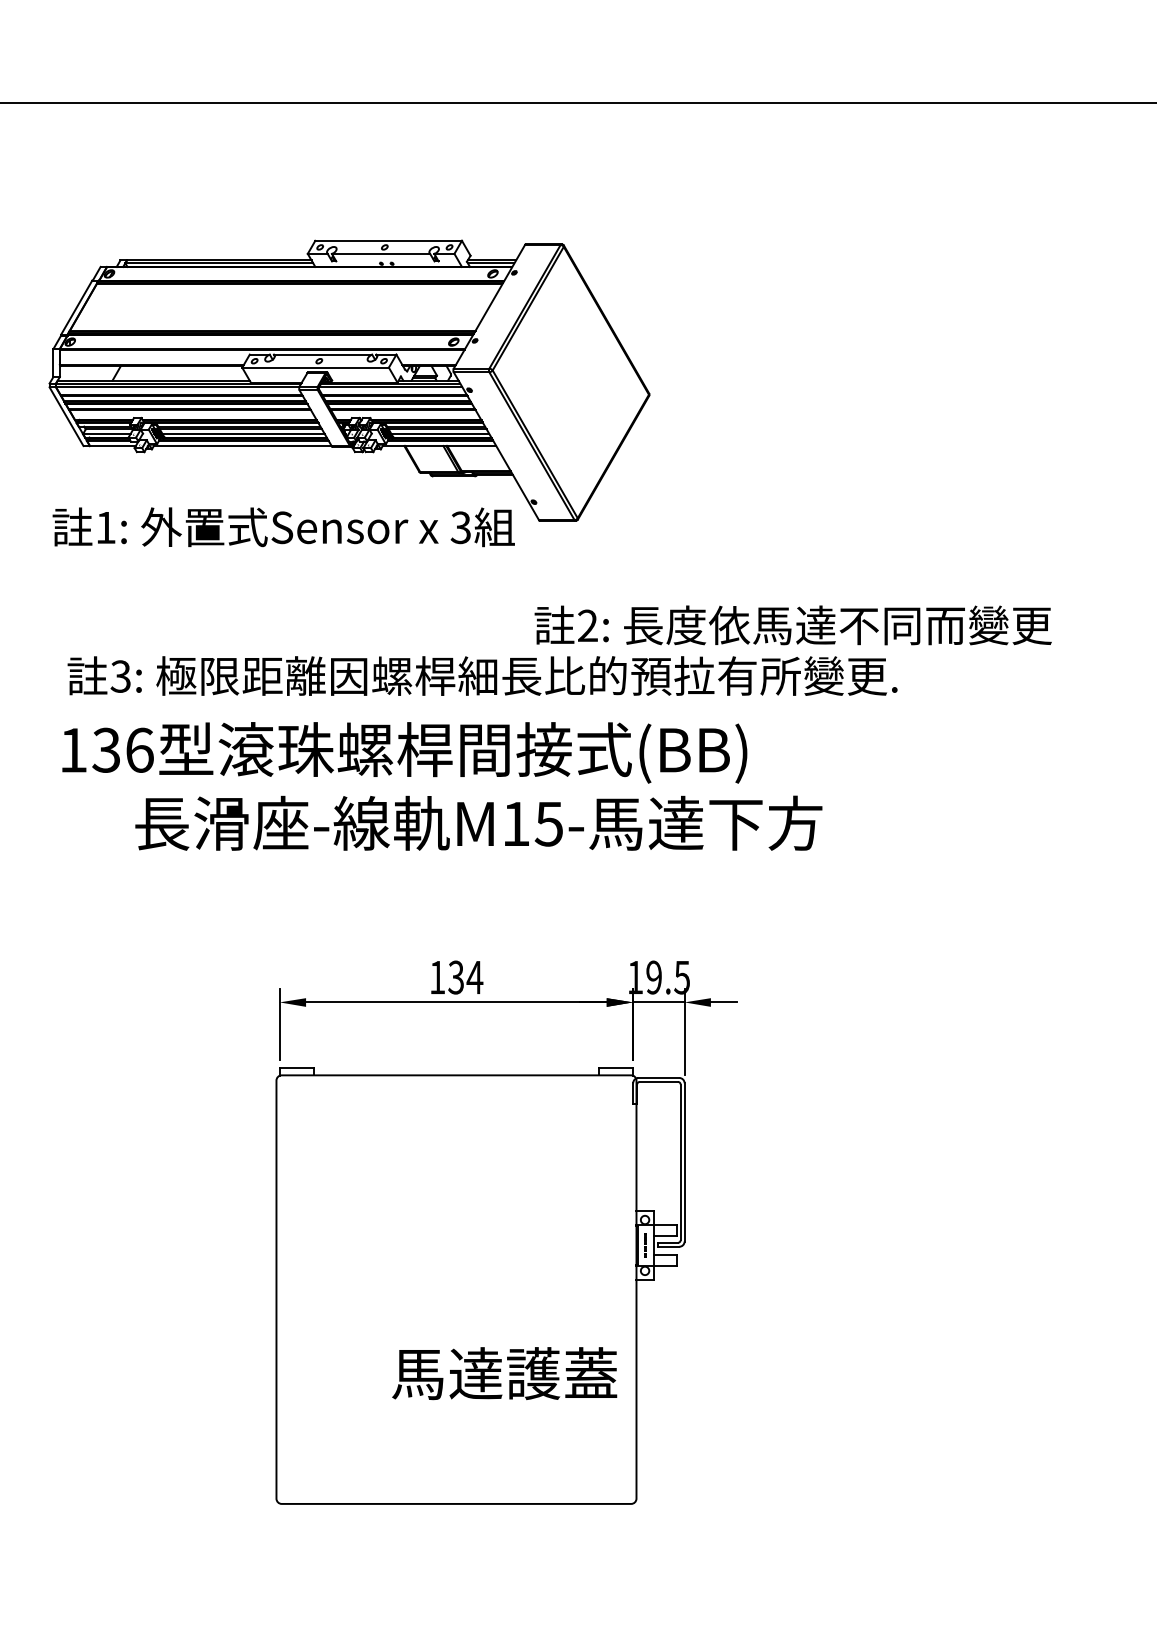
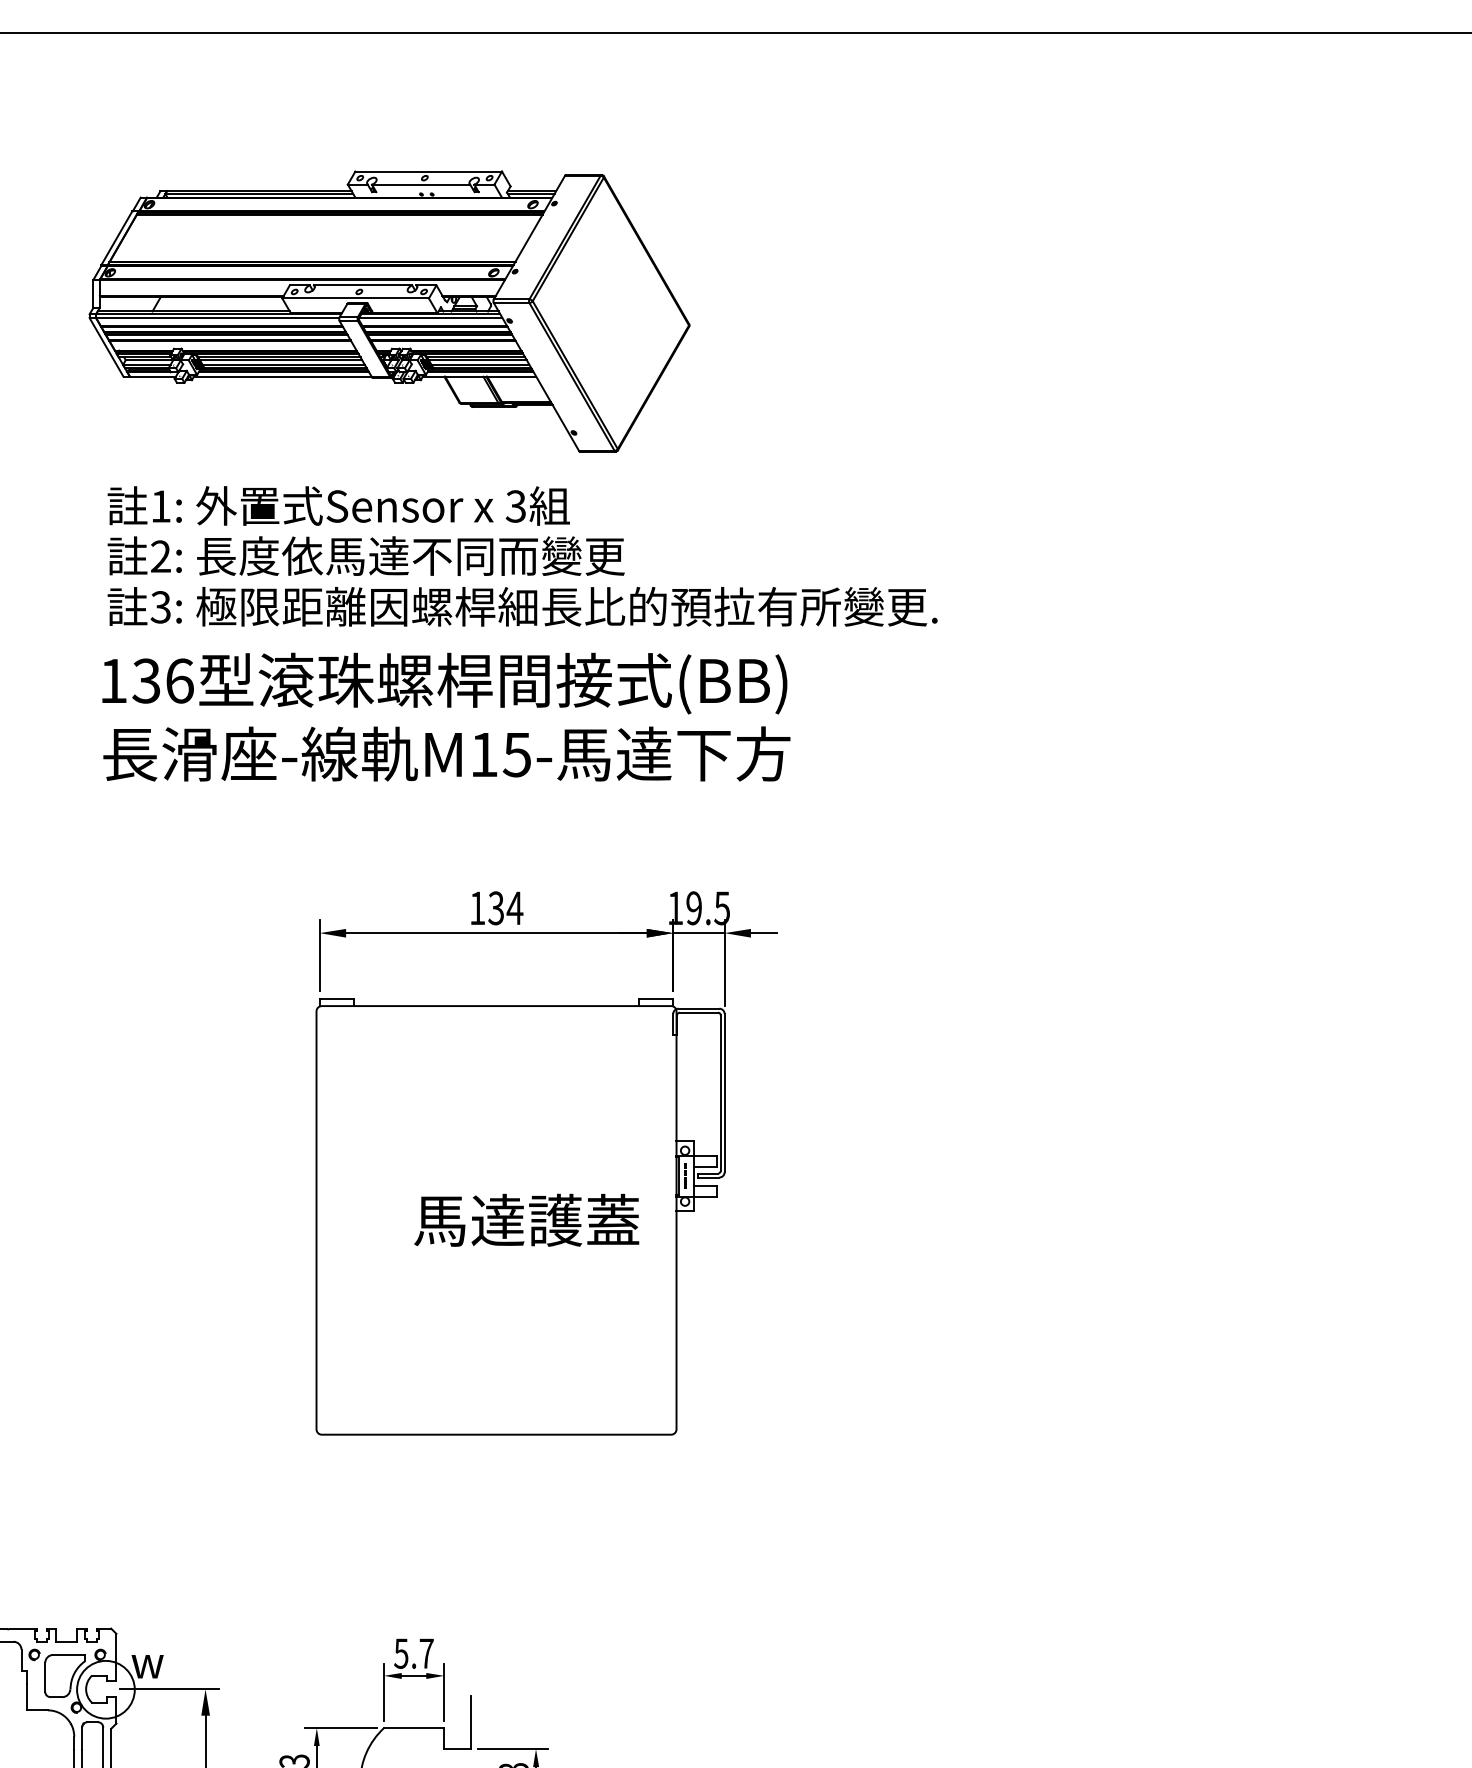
text: (283, 526) -> (338, 505), moved
text: (792, 624) -> (365, 555), moved
text: (478, 822) -> (446, 753), moved
text: (504, 1372) -> (526, 1219), moved

